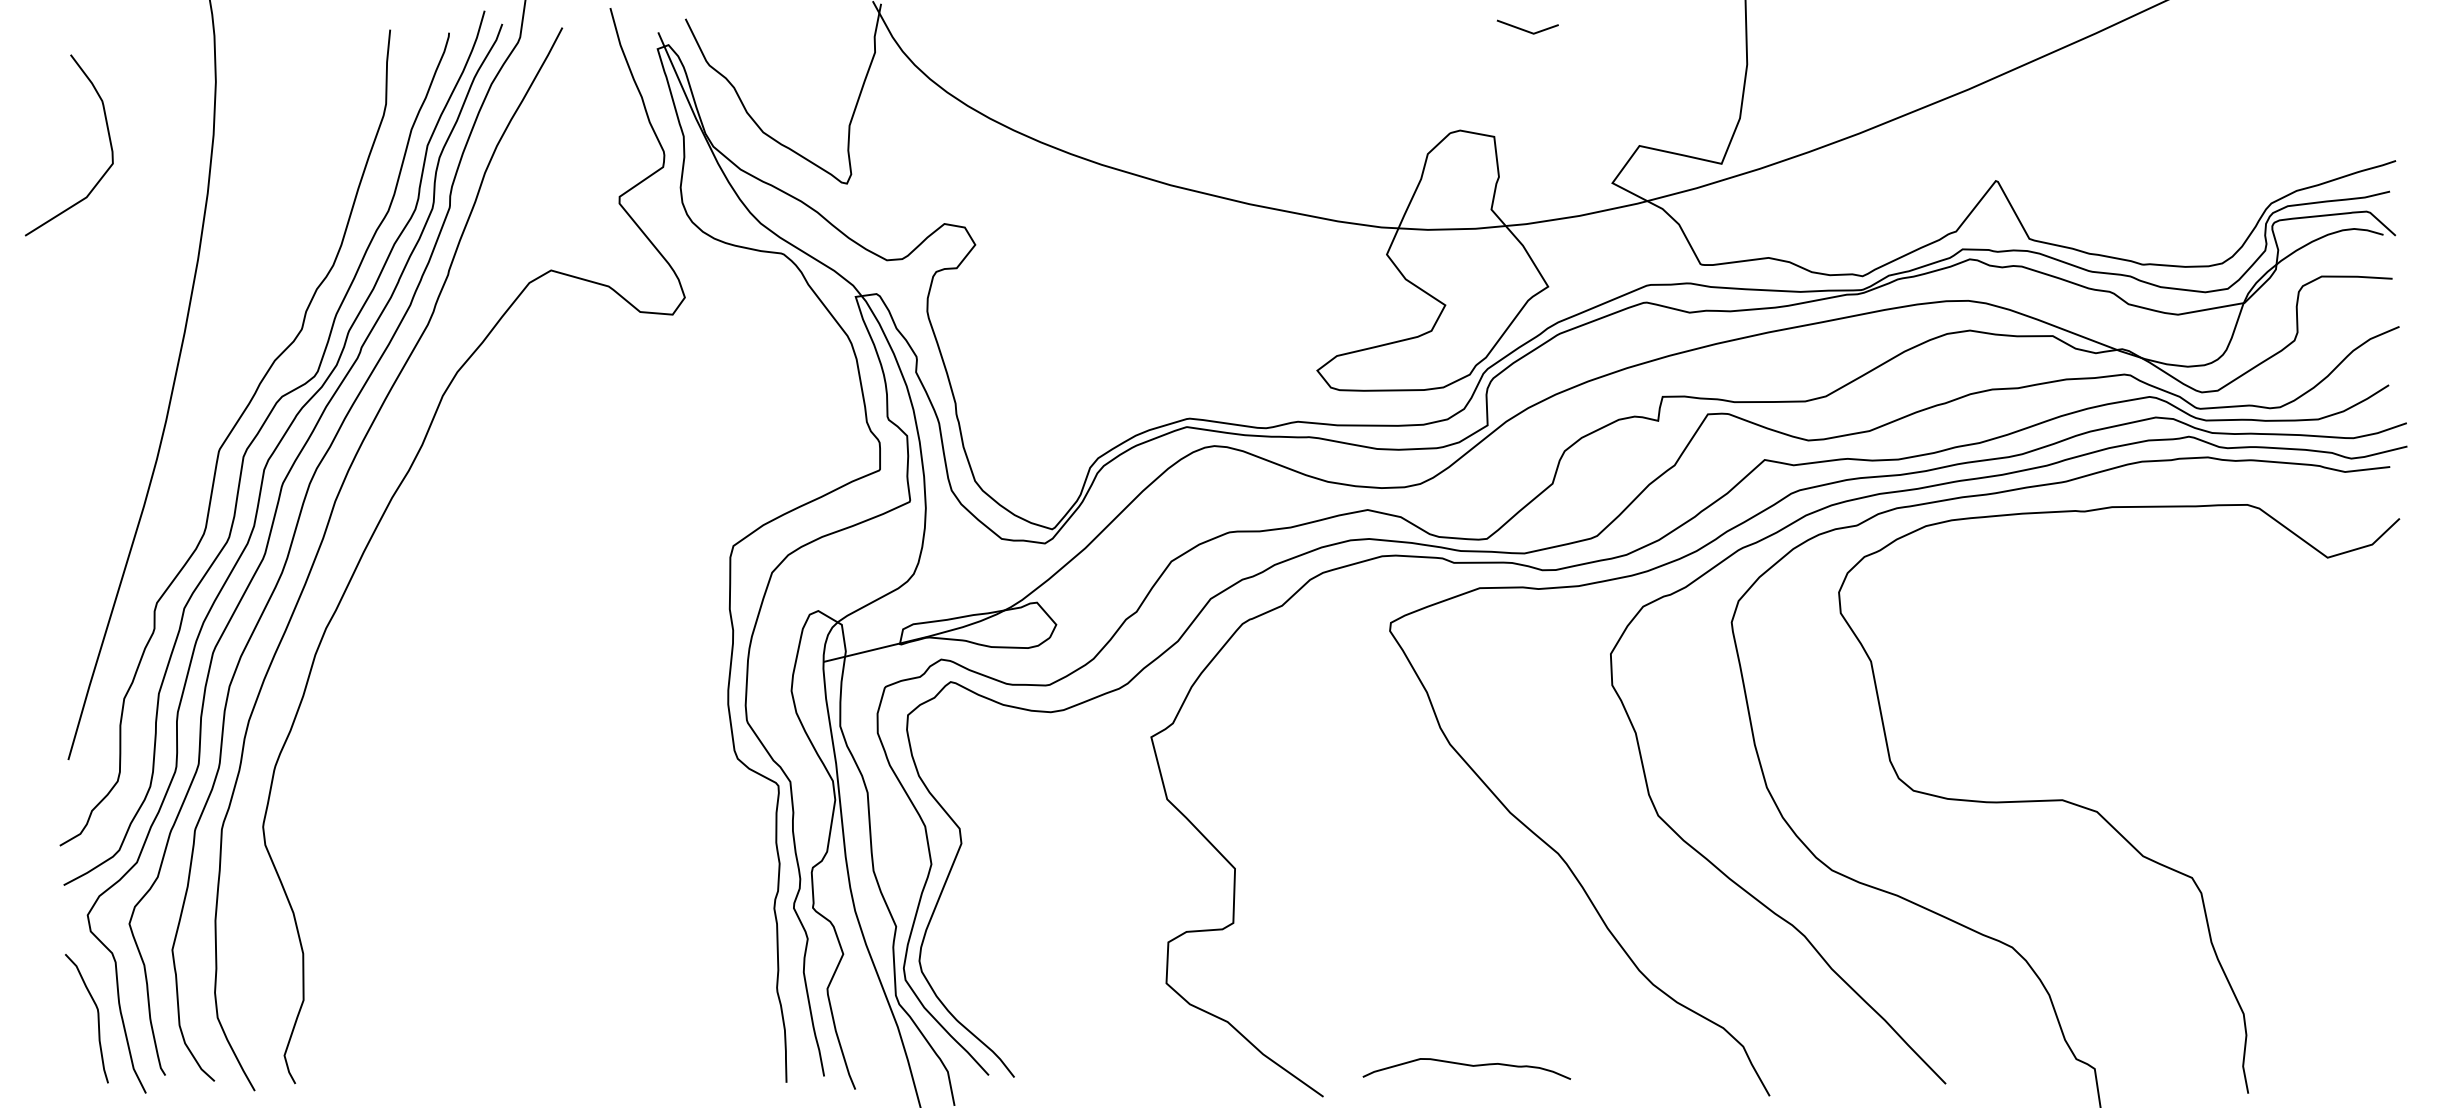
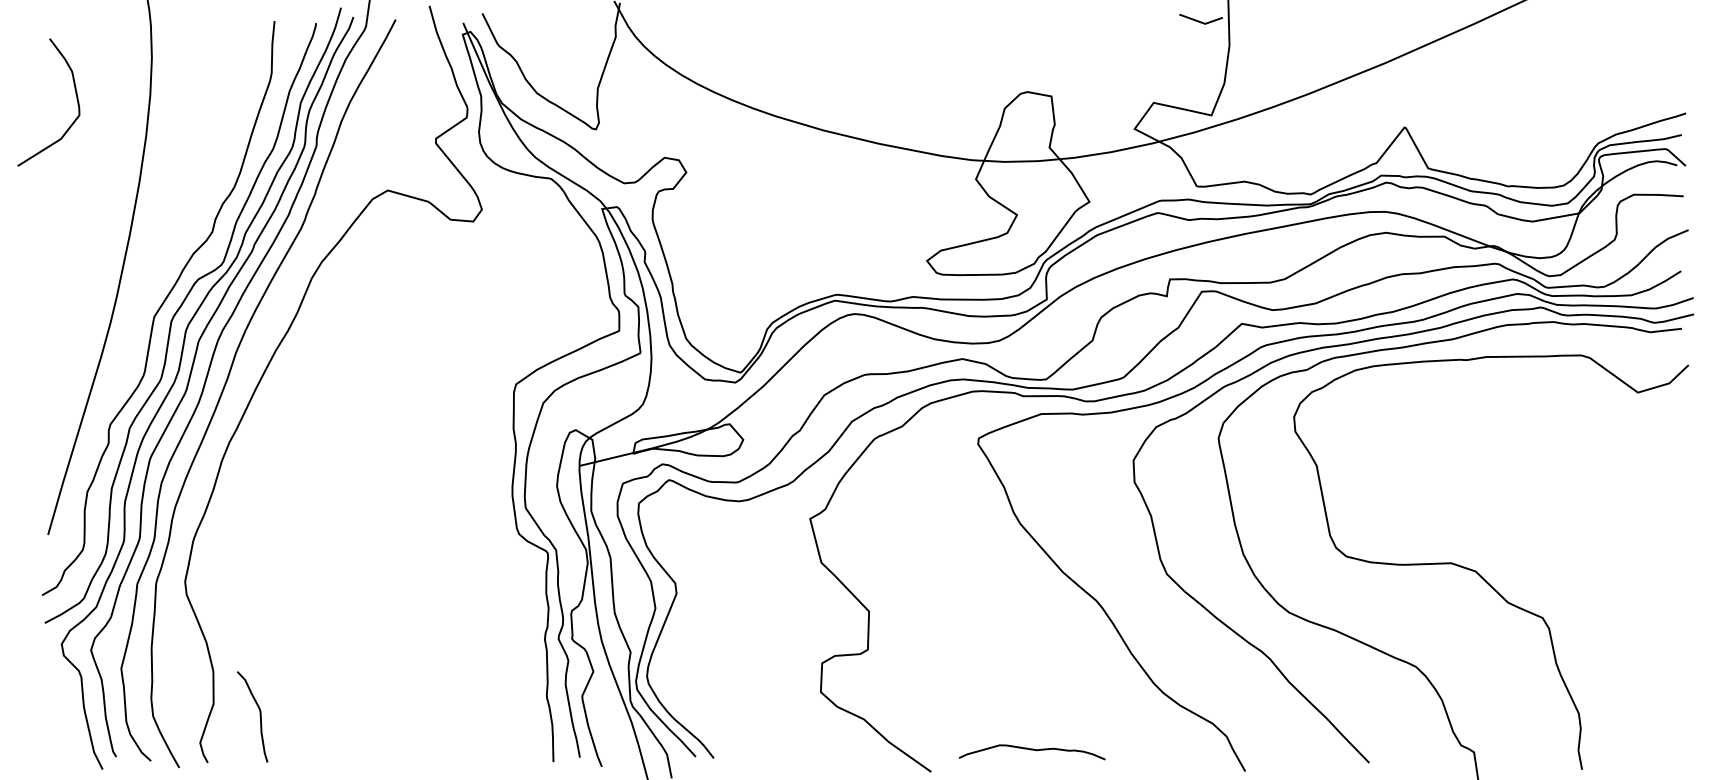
line: (1525, 29) -> (1199, 20), moved
curve: (97, 1018) -> (260, 716), moved

